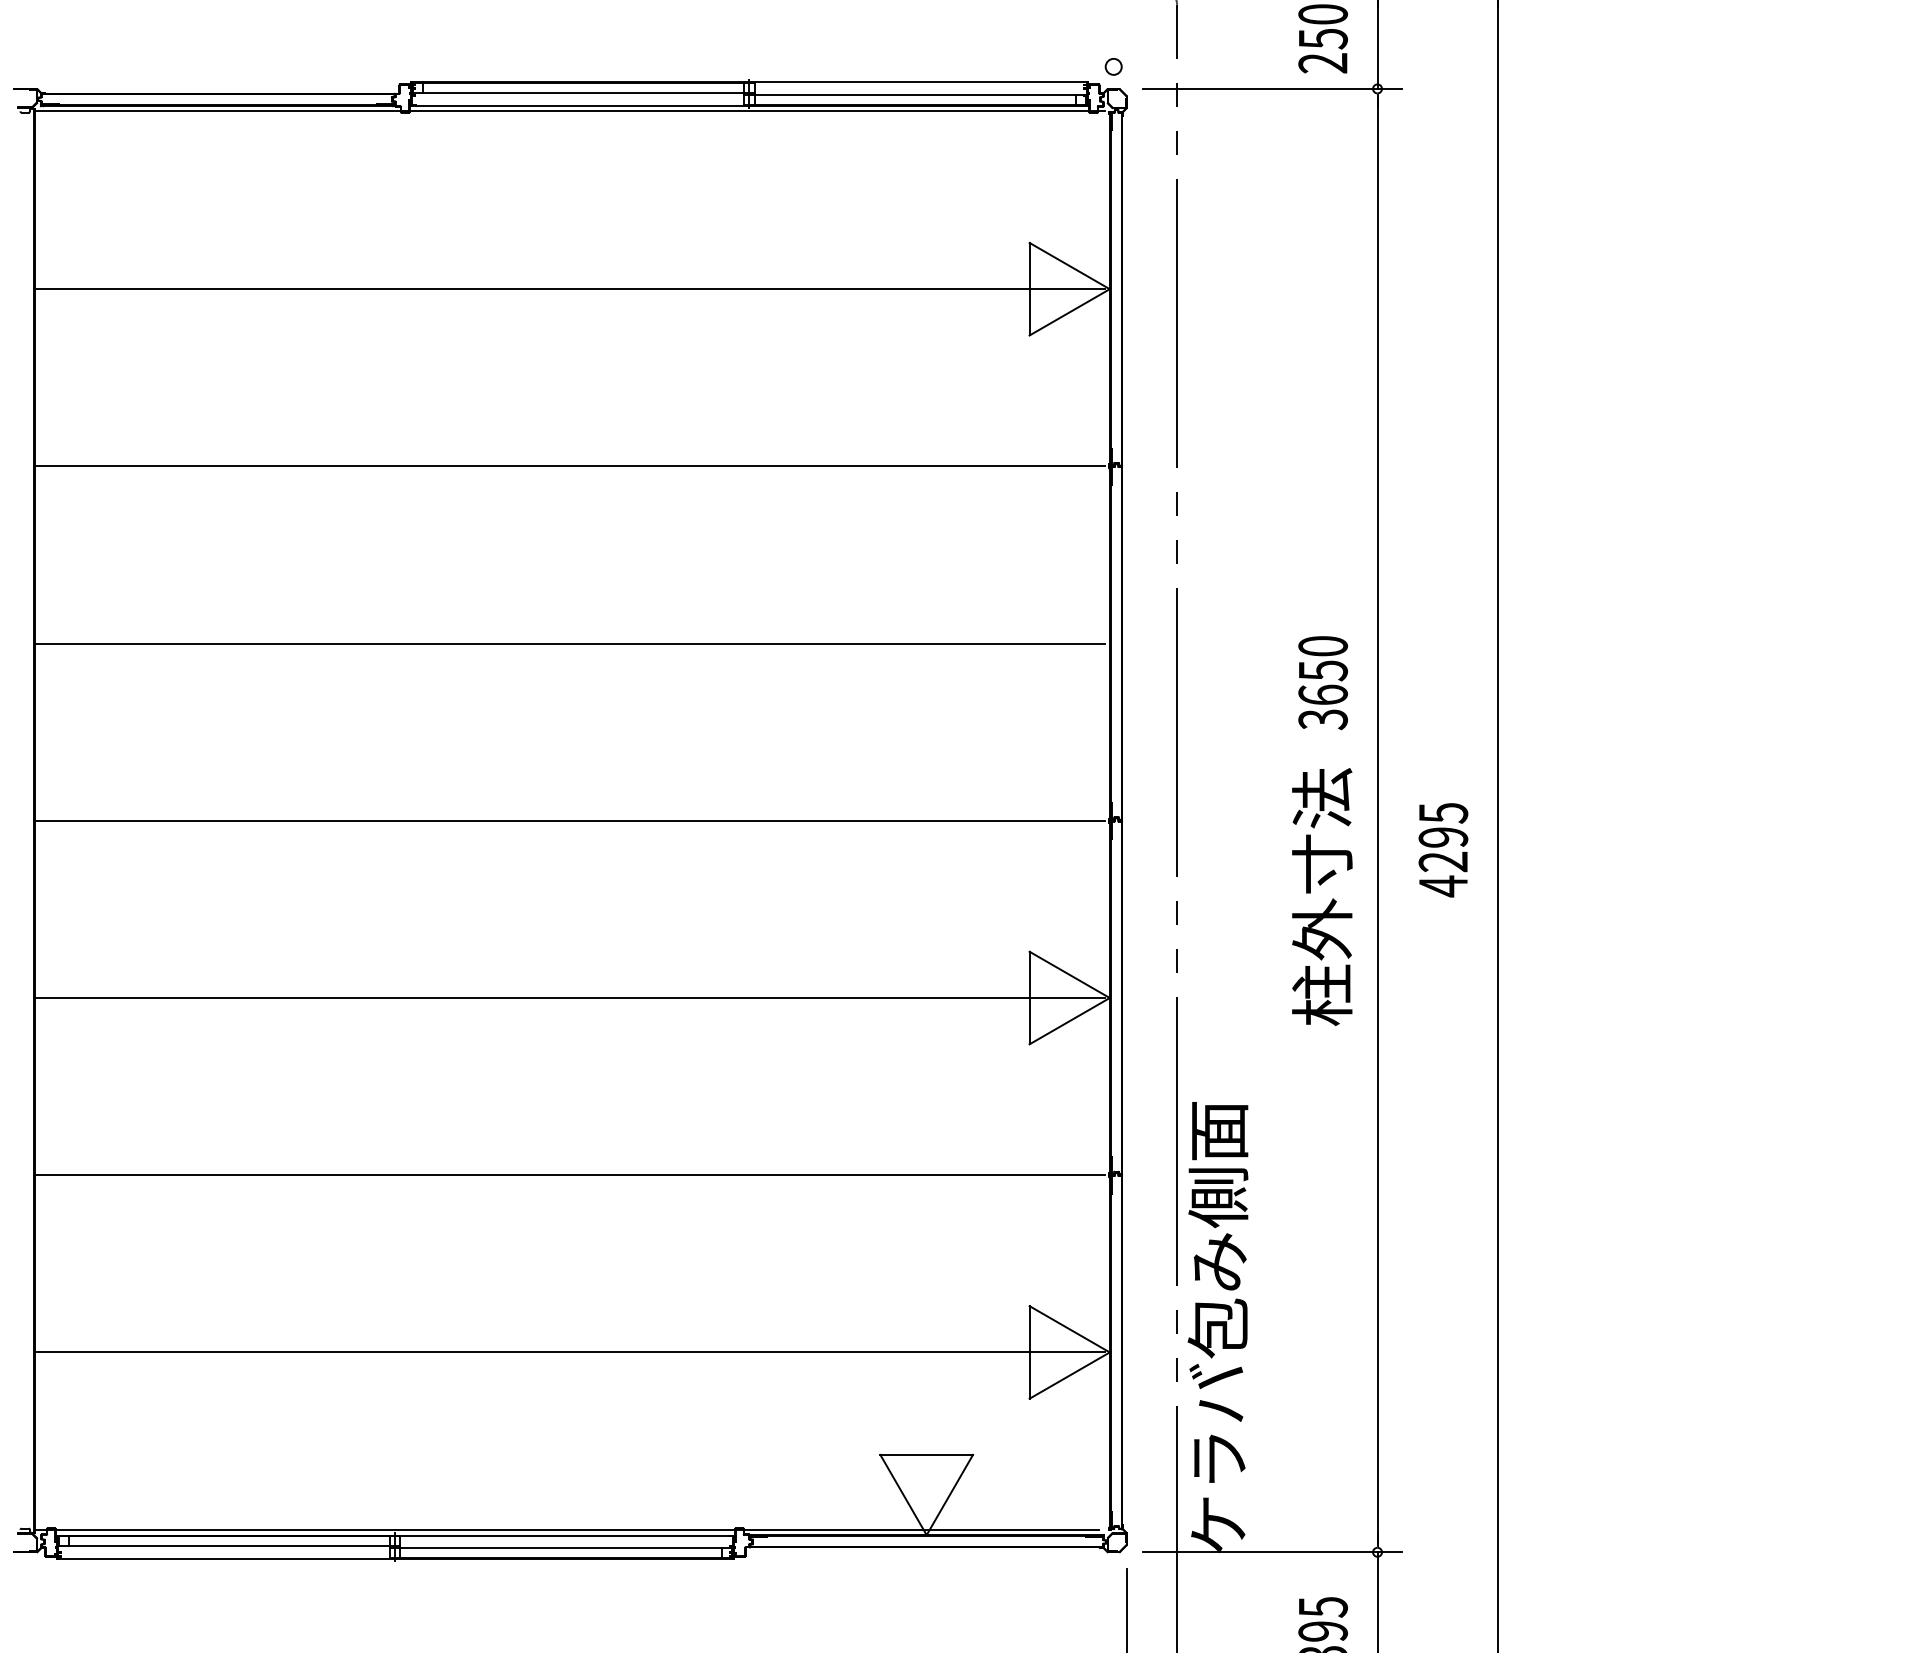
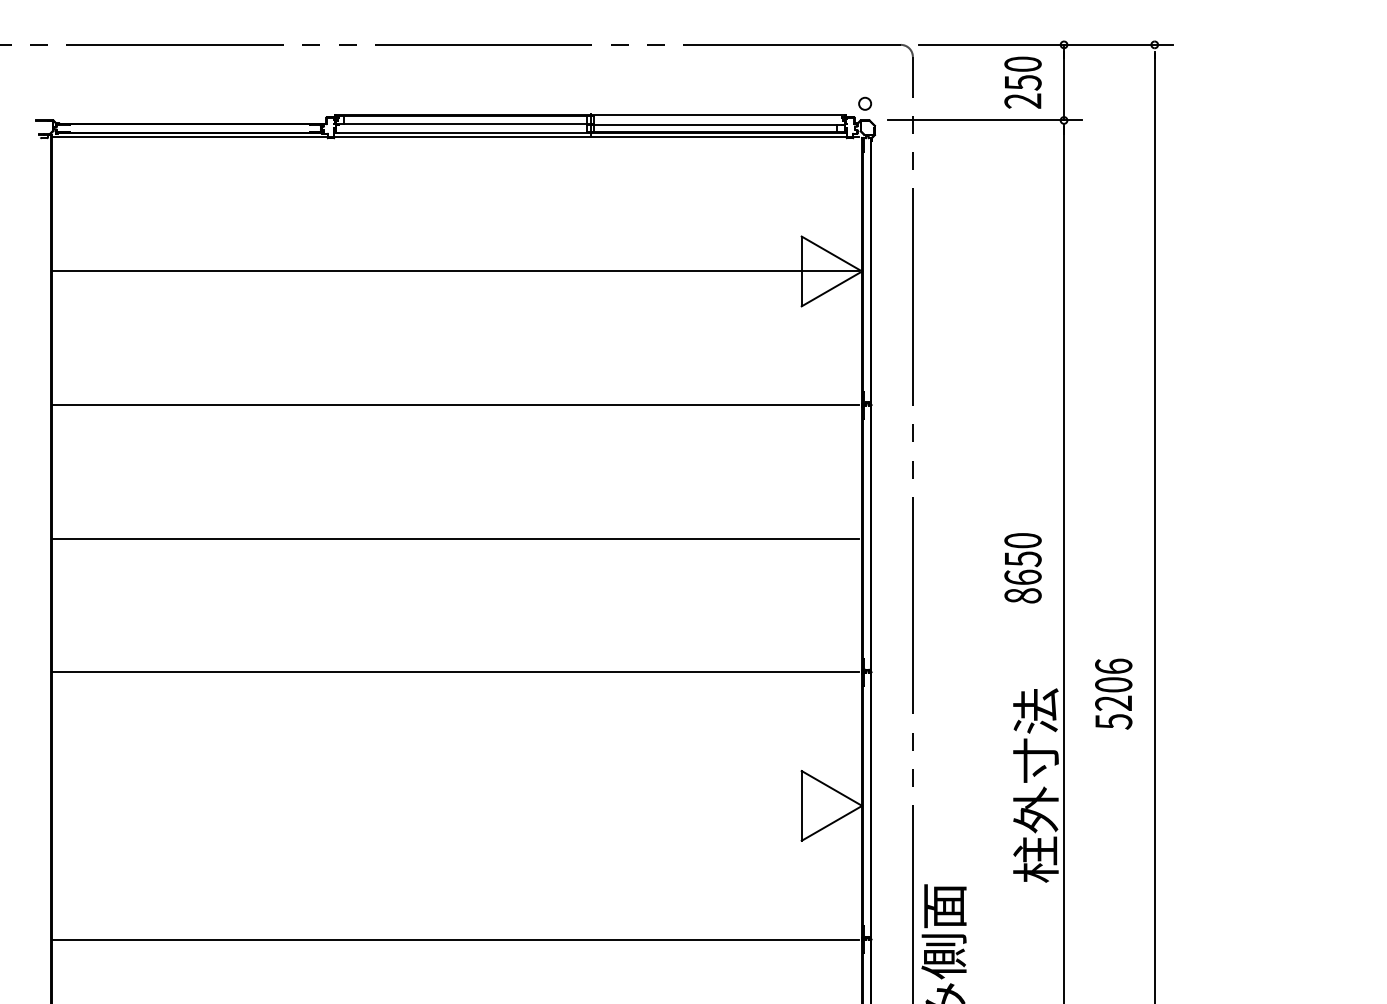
text: (1322, 719) -> (1022, 595), 3650 -> 8650
text: (1443, 849) -> (1113, 693), 4295 -> 5206
text: (1322, 896) -> (1036, 785), moved
line: (569, 998) -> (454, 806), removed

